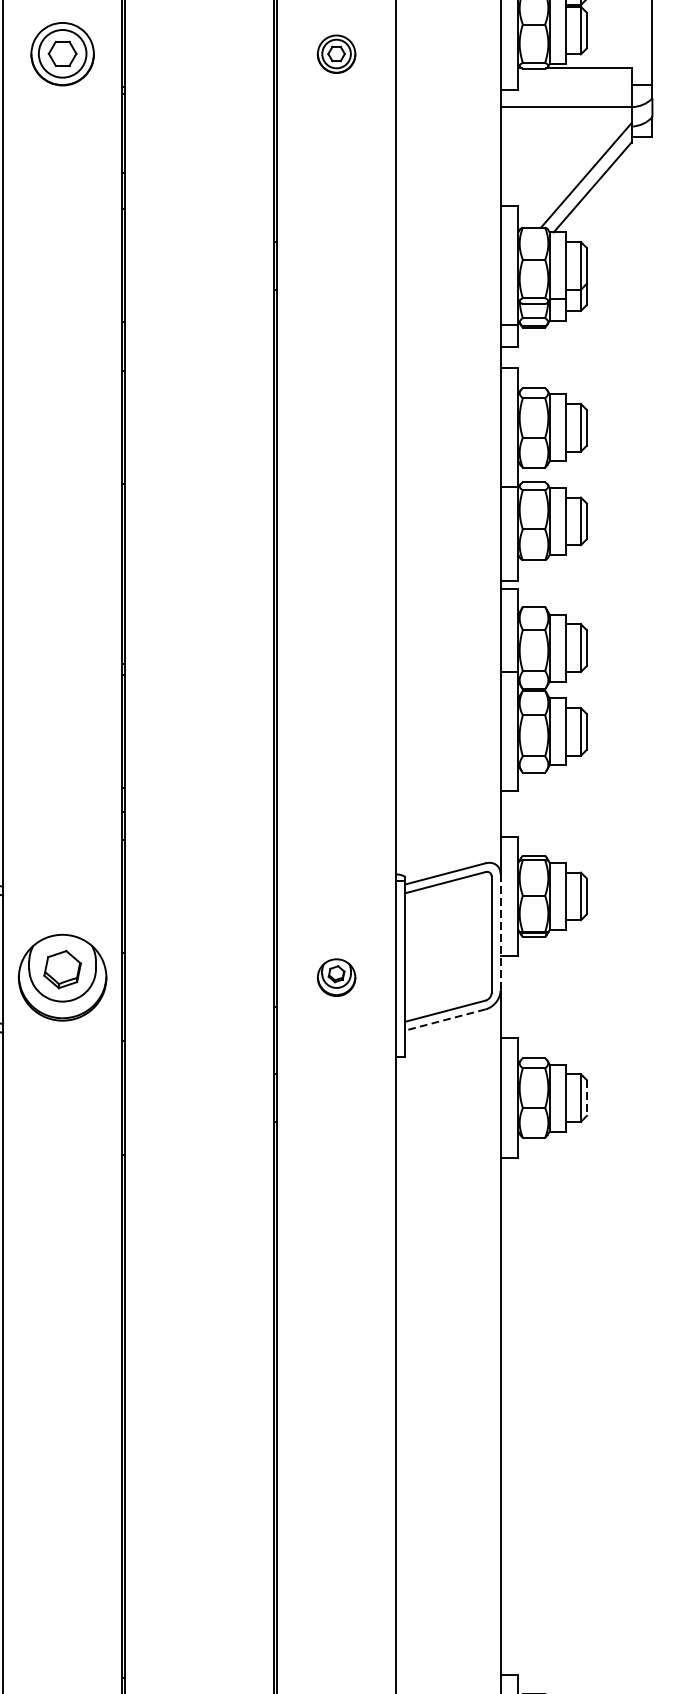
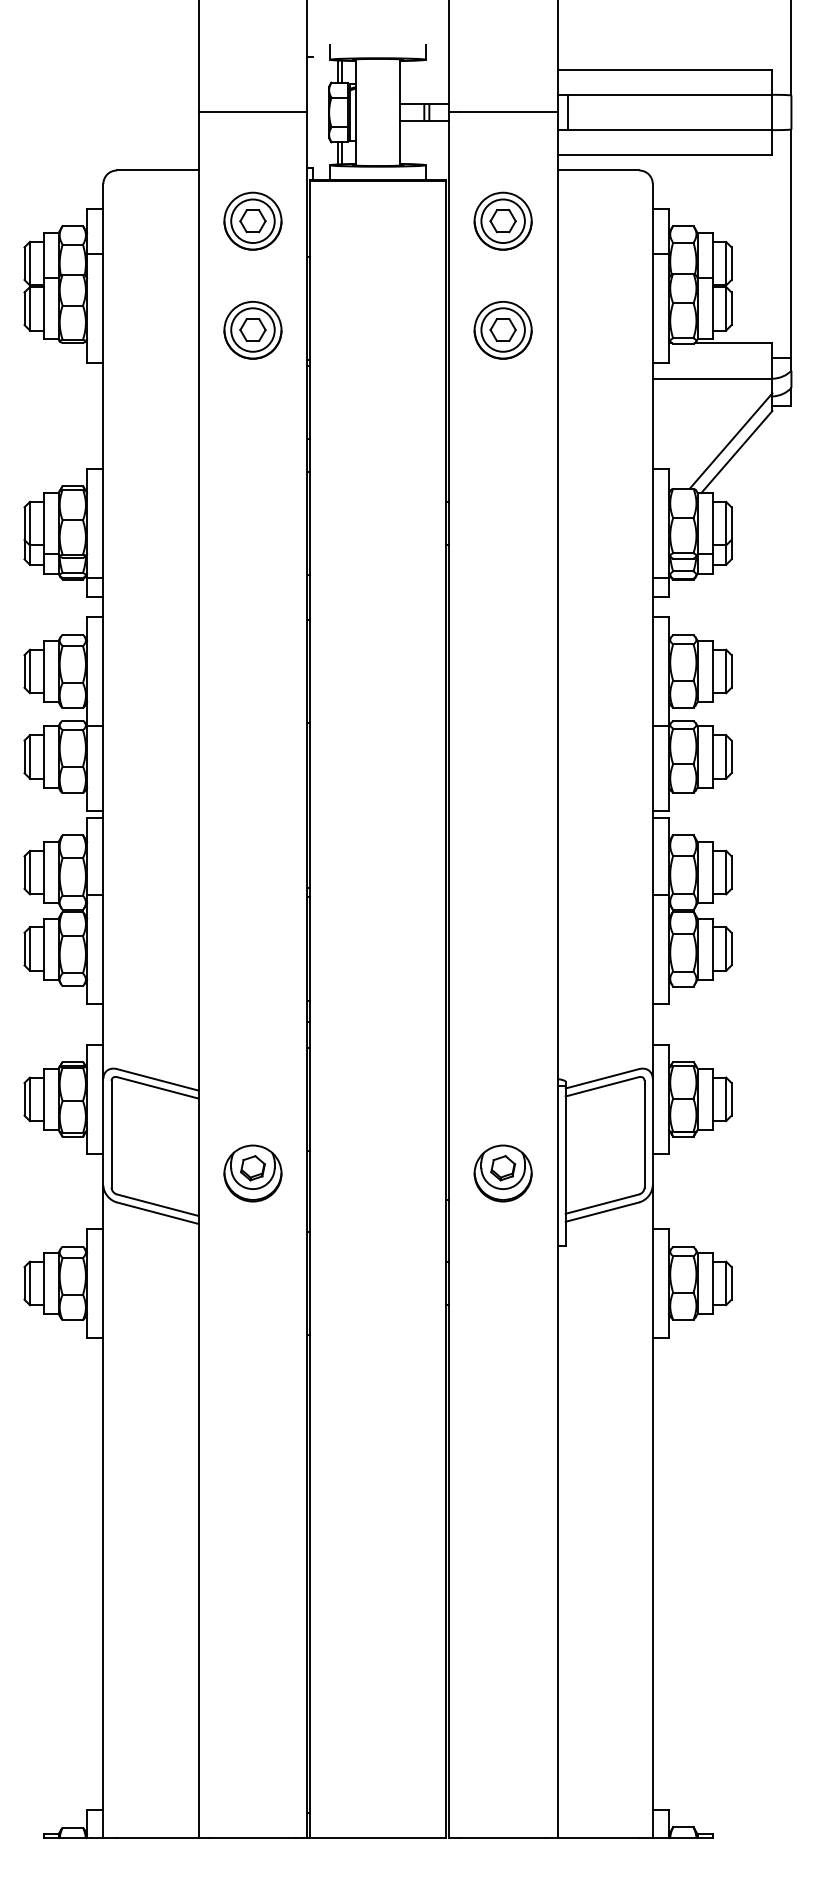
part: (335, 54) -> (502, 330), size x1.67
line: (500, 932) -> (652, 1132), dashed -> solid
part: (62, 977) -> (252, 1173), size x0.71
part: (335, 977) -> (502, 1173), size x1.67
line: (445, 1020) -> (602, 1212), dashed -> solid
line: (586, 1098) -> (731, 1283), dashed -> solid

